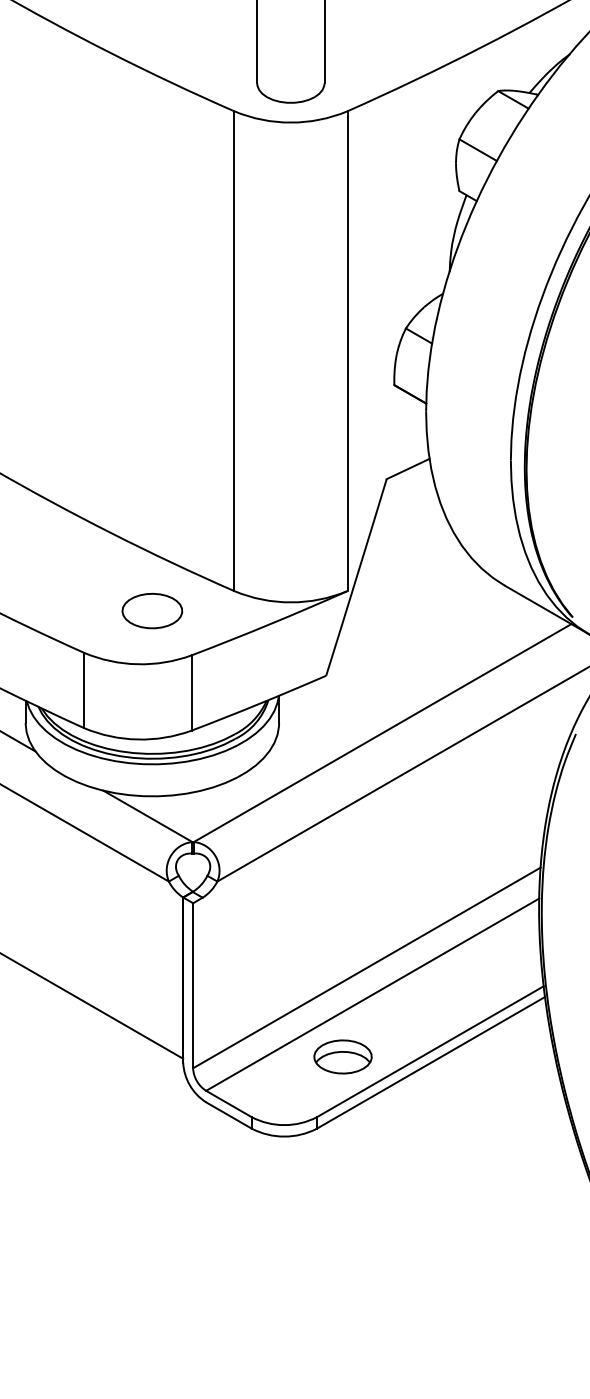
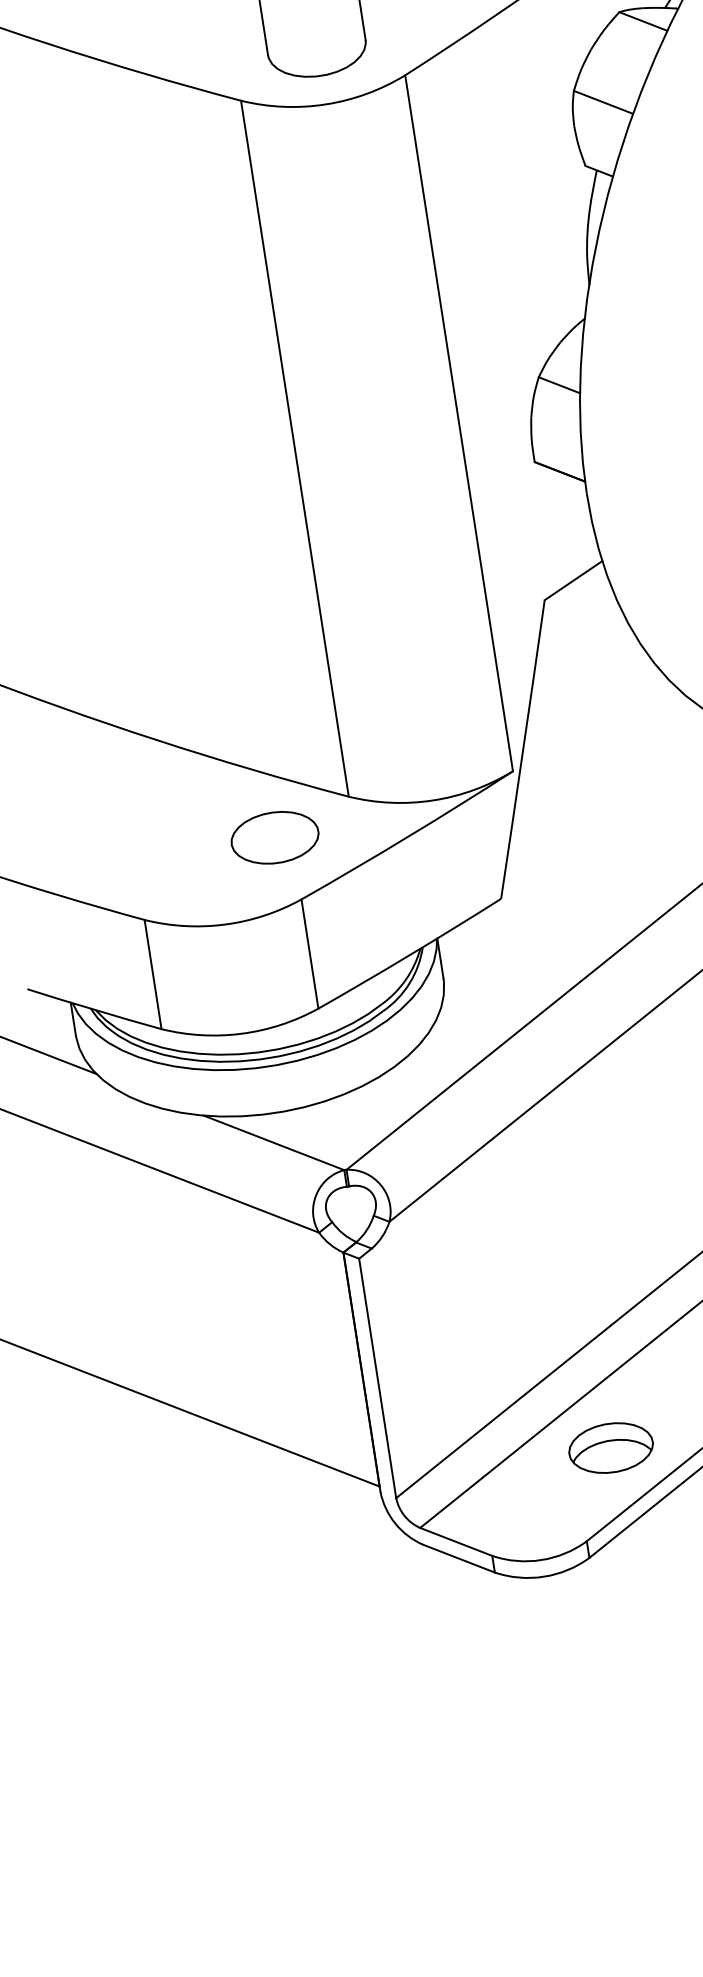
part: (152, 610) -> (275, 836), moved

